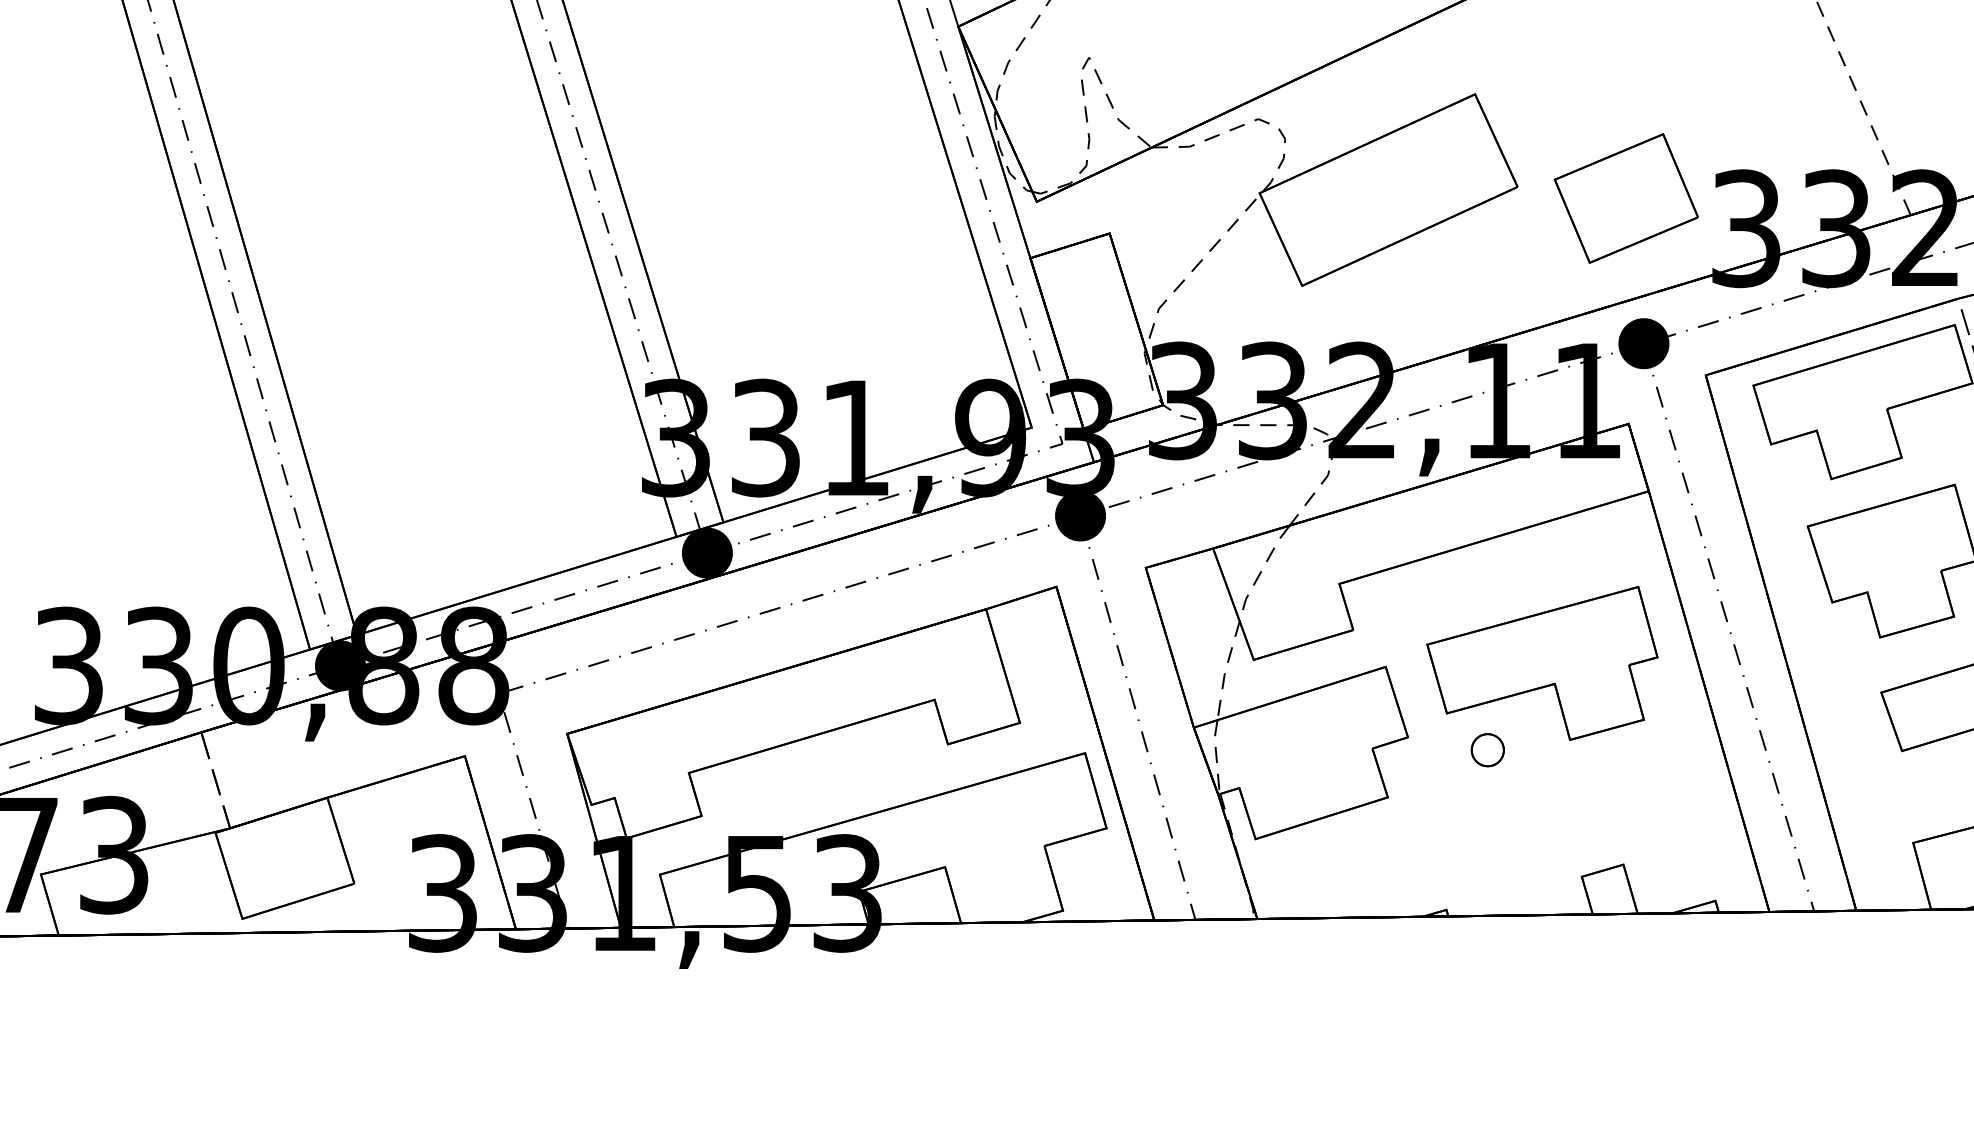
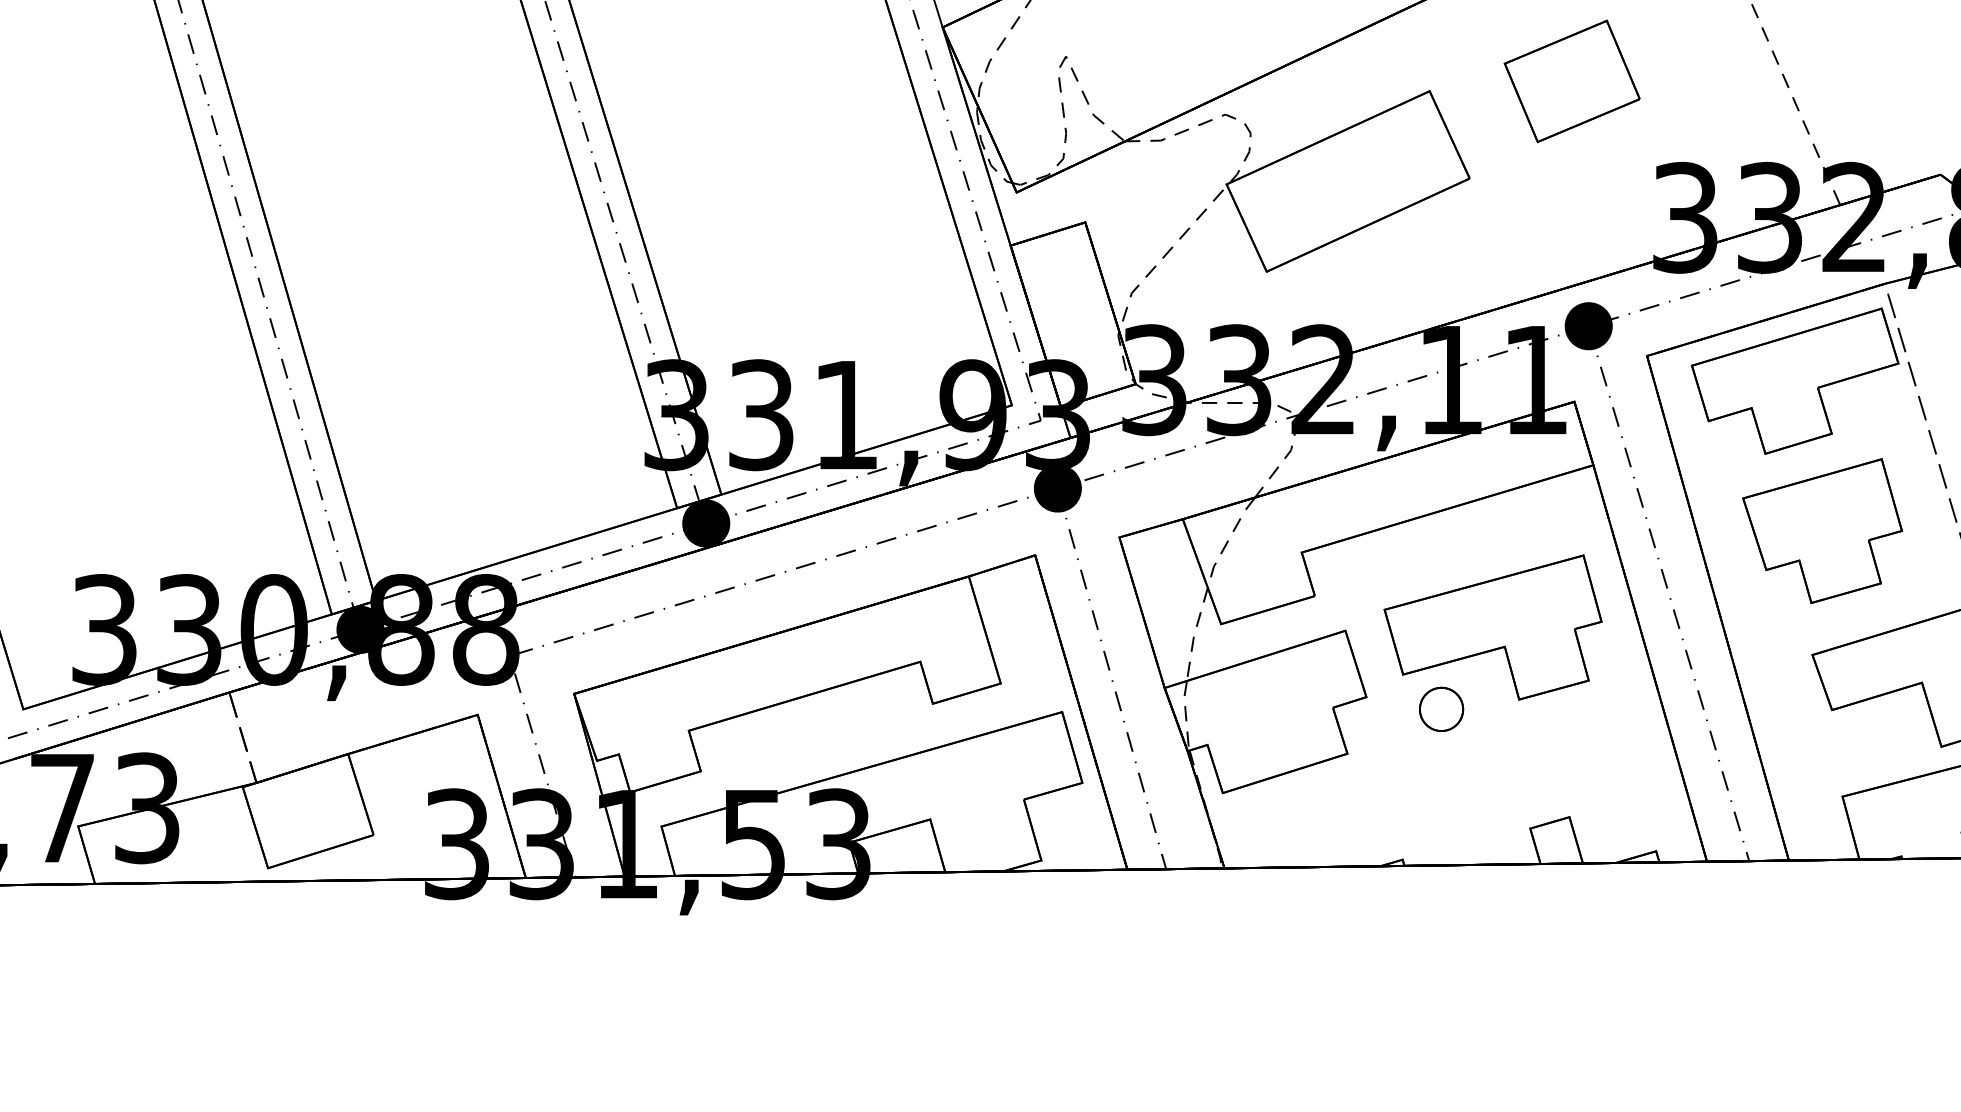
part: (1625, 198) -> (1571, 81), moved
part: (1487, 749) -> (1441, 708), size x1.43

